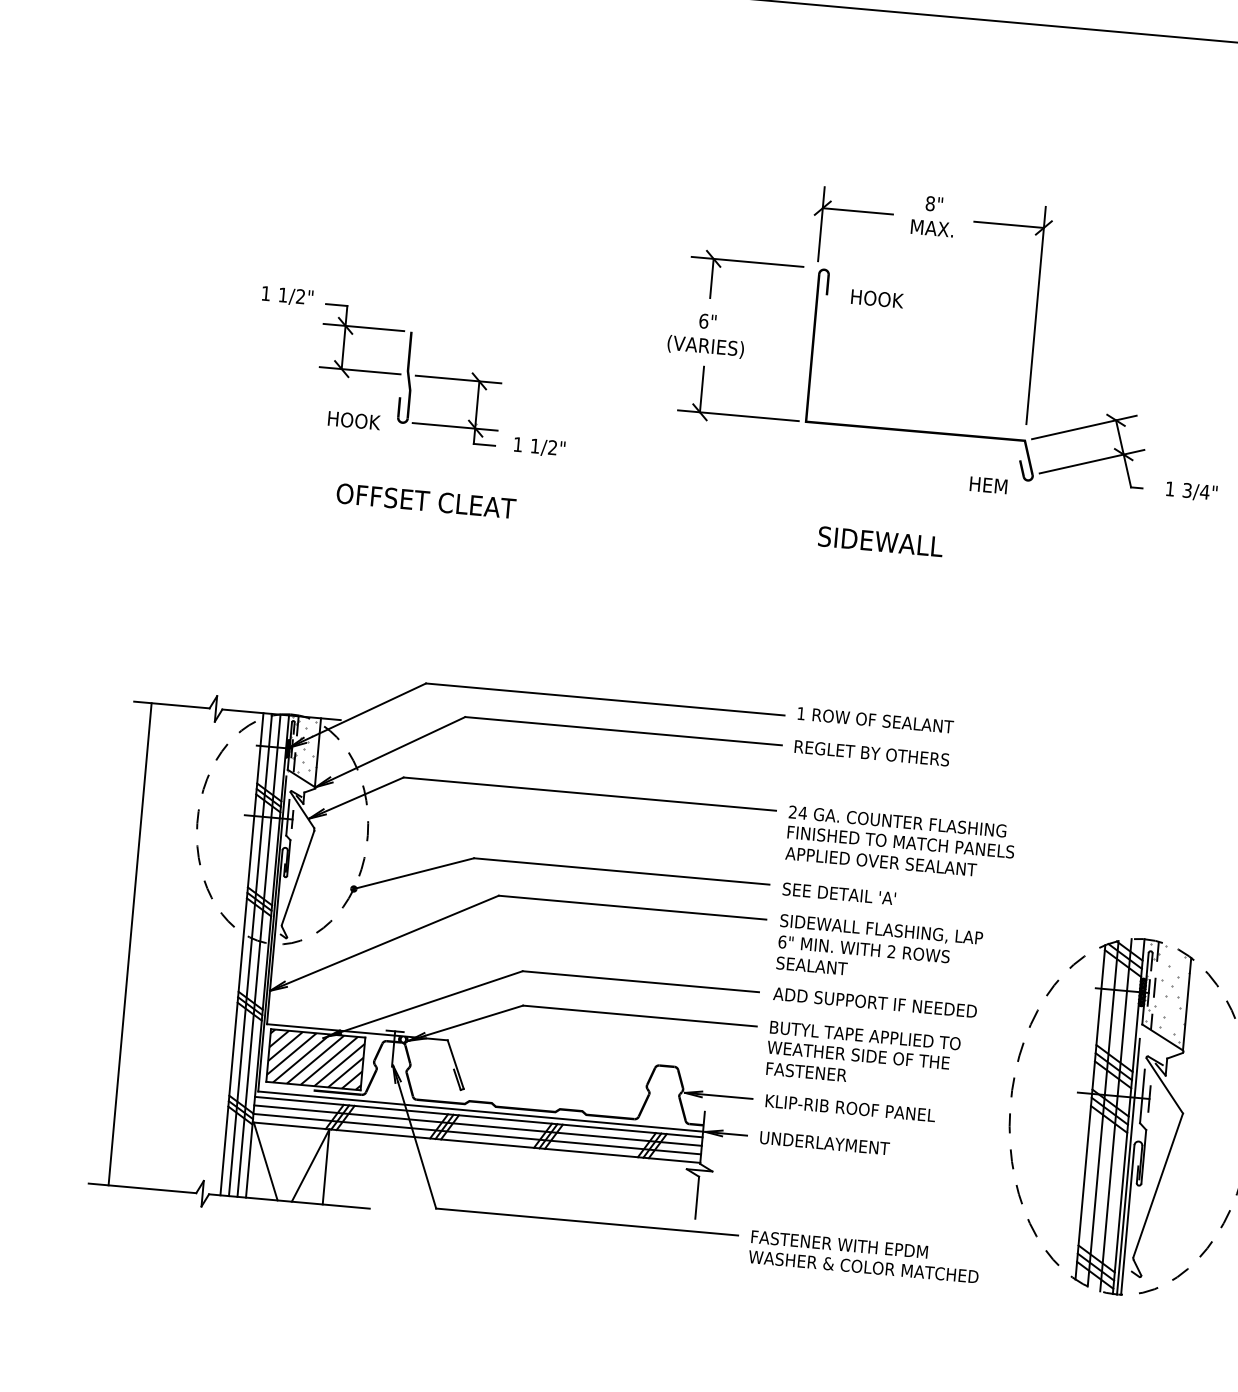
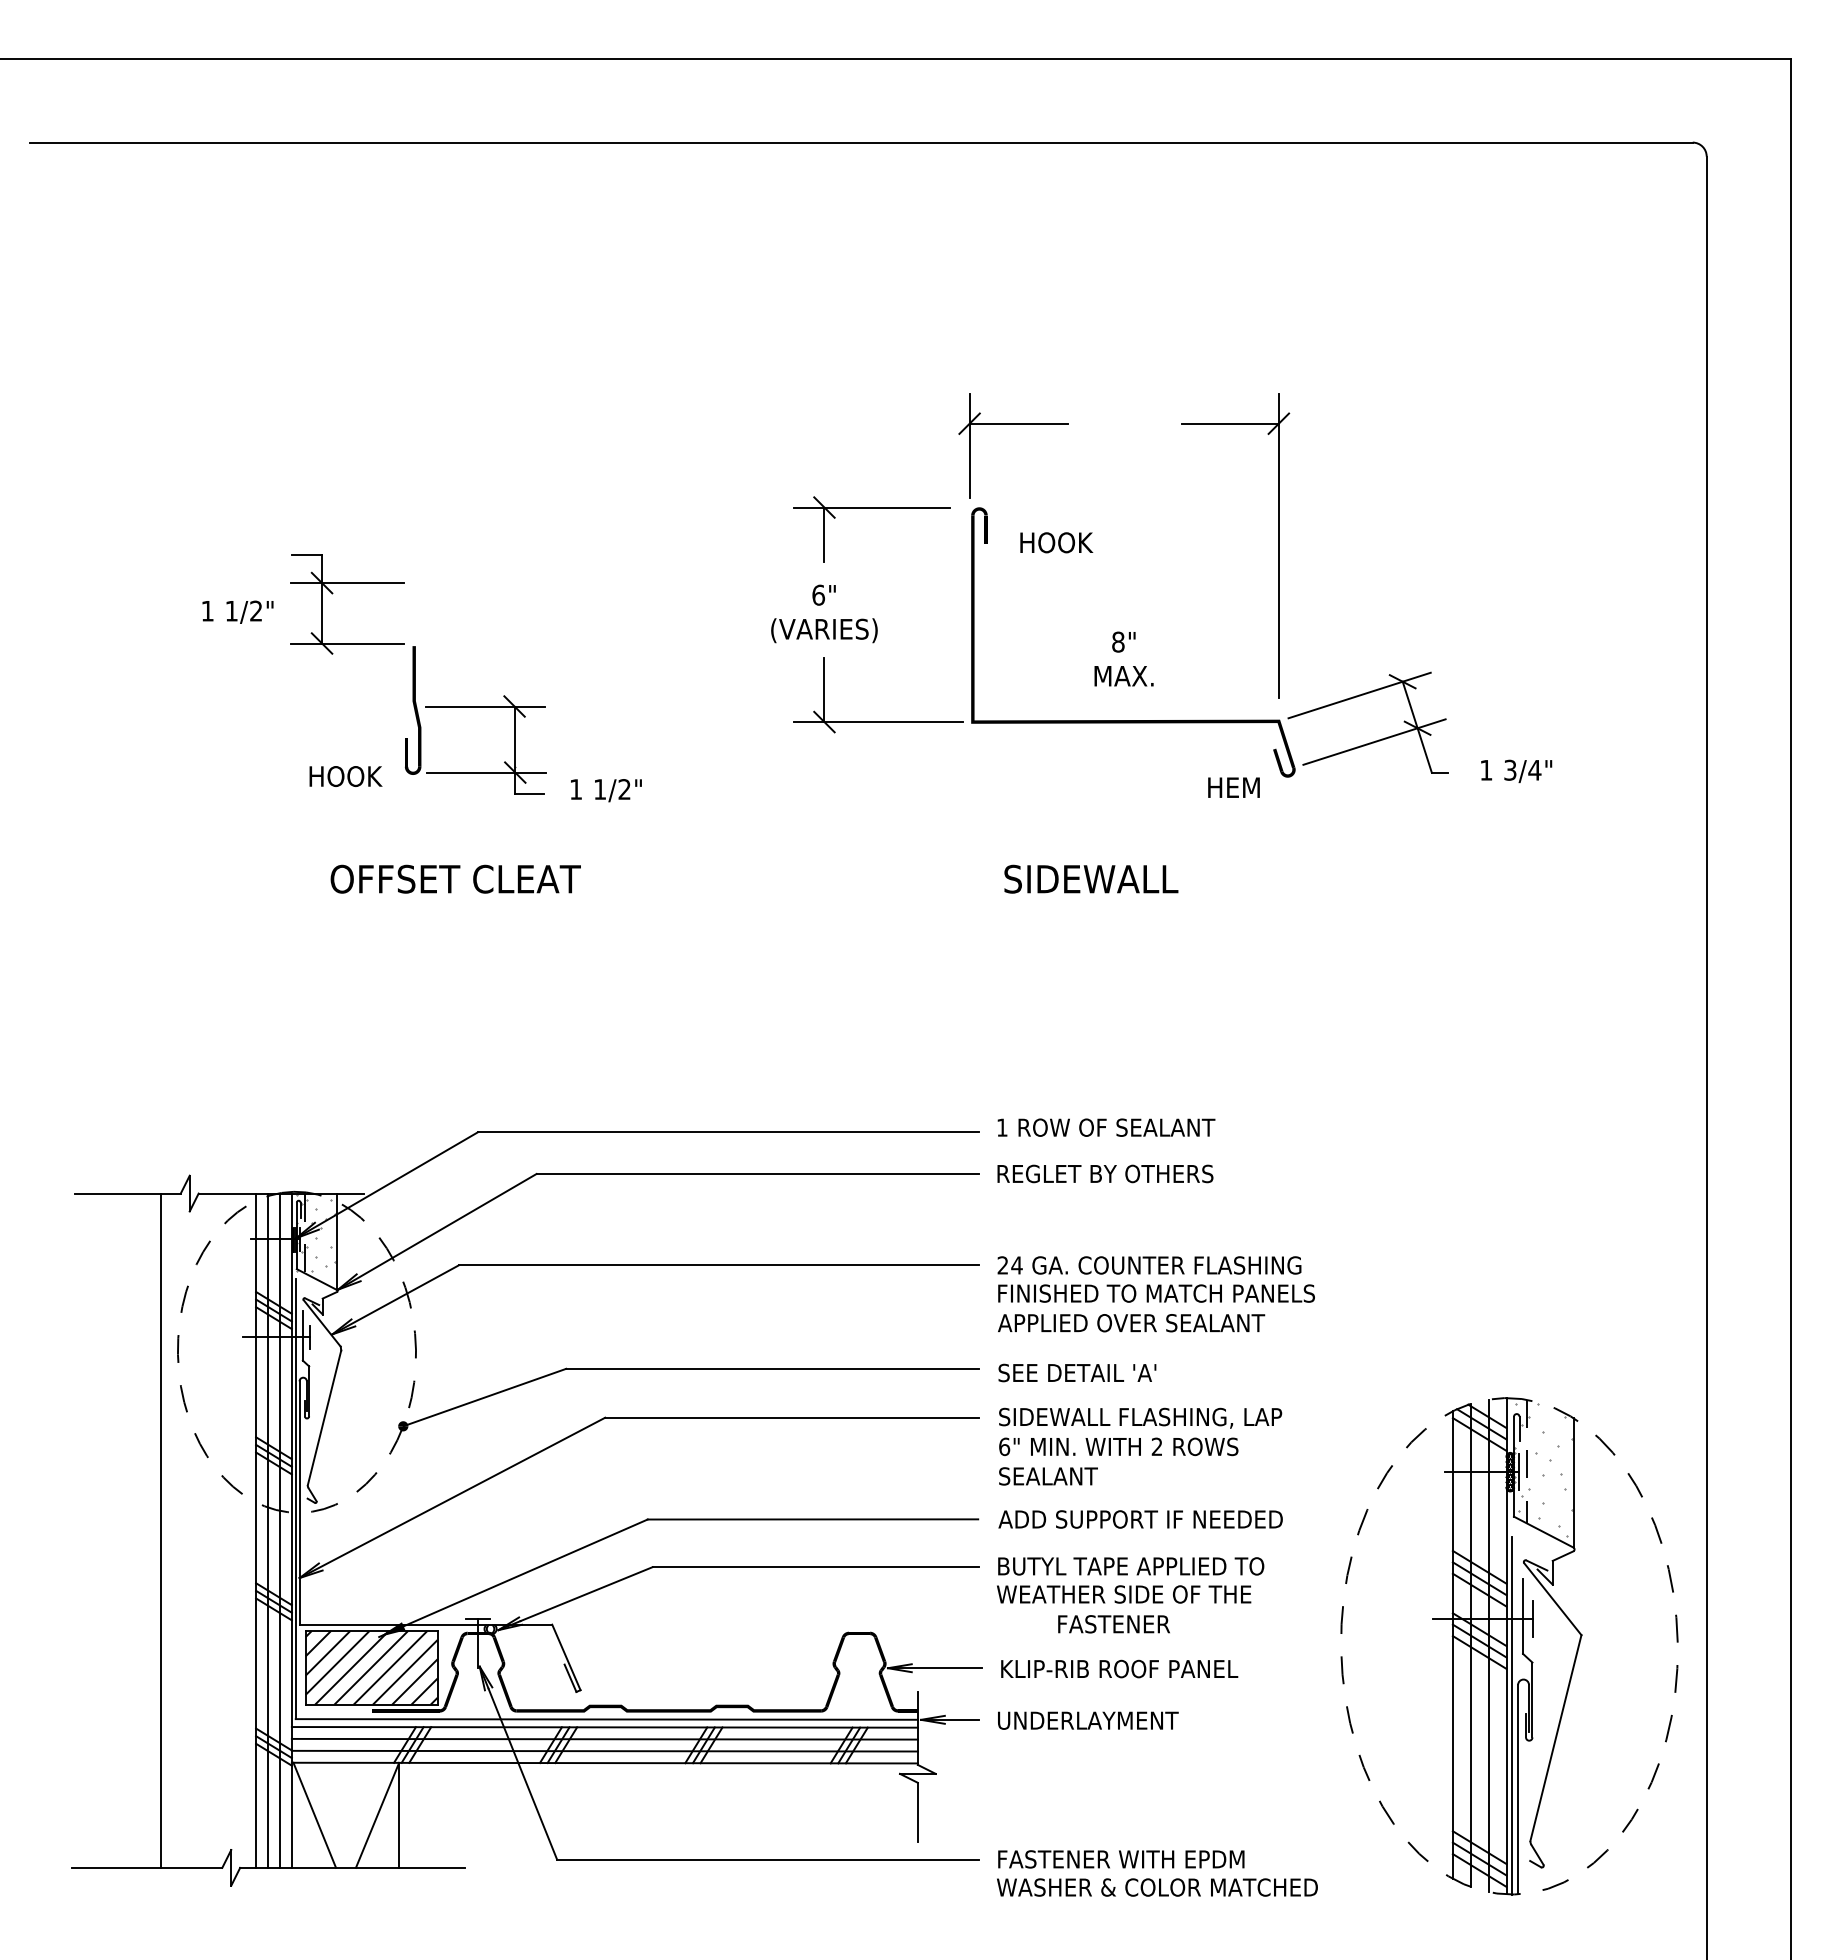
text: (933, 215) -> (1123, 658), moved
part: (353, 334) -> (333, 593), moved
line: (129, 944) -> (160, 1530), moved
text: (806, 1072) -> (1113, 1624), moved

